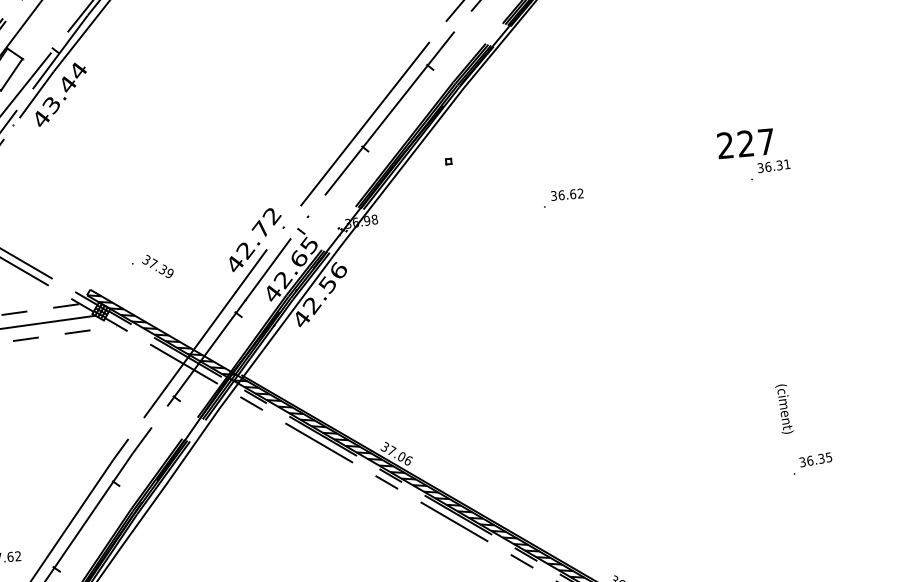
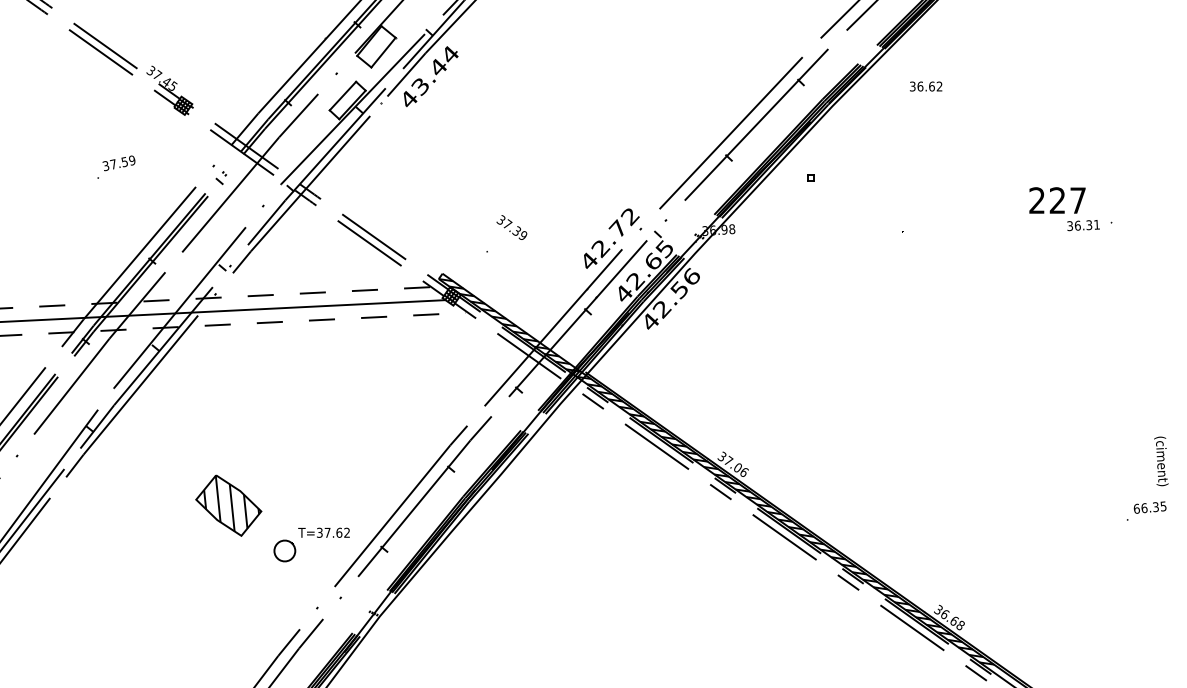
text: (753, 151) -> (1064, 209), moved
text: (567, 194) -> (926, 86), moved
text: (157, 266) -> (511, 227), moved
text: (784, 409) -> (1161, 461), moved
text: (802, 461) -> (1136, 508), 36.35 -> 66.35

